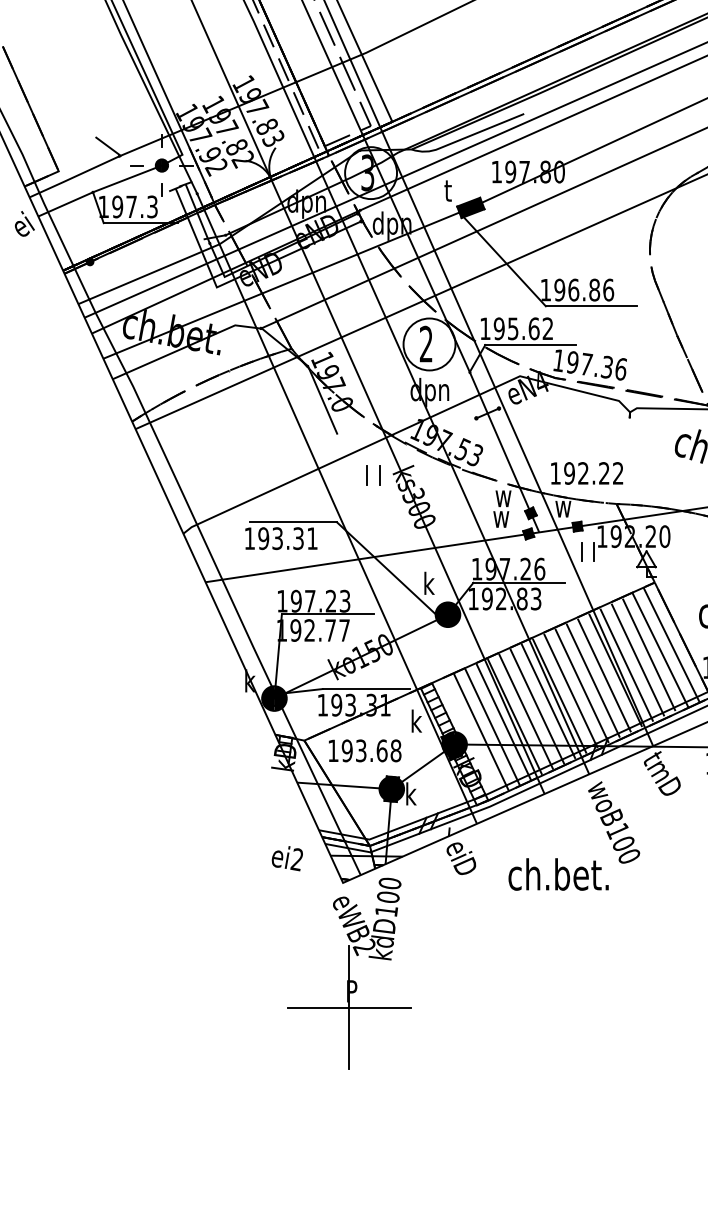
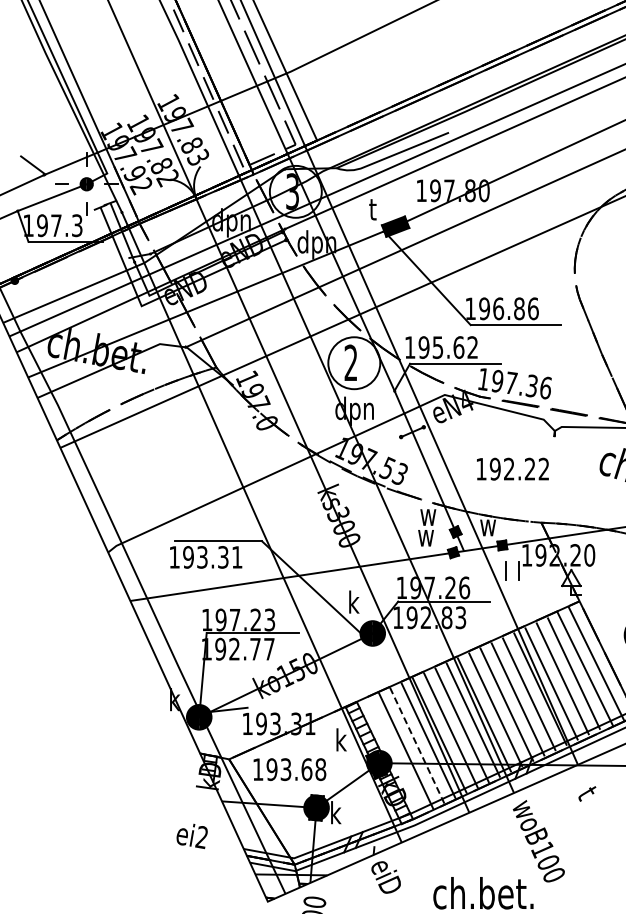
line: (322, 399) -> (247, 418), removed
text: (587, 473) -> (513, 469), moved
part: (373, 475) -> (298, 494), removed
line: (366, 689) -> (291, 708), removed
line: (492, 727) -> (417, 746), solid -> dashed
text: (662, 773) -> (587, 792), tmD -> t
text: (286, 858) -> (191, 836), moved

